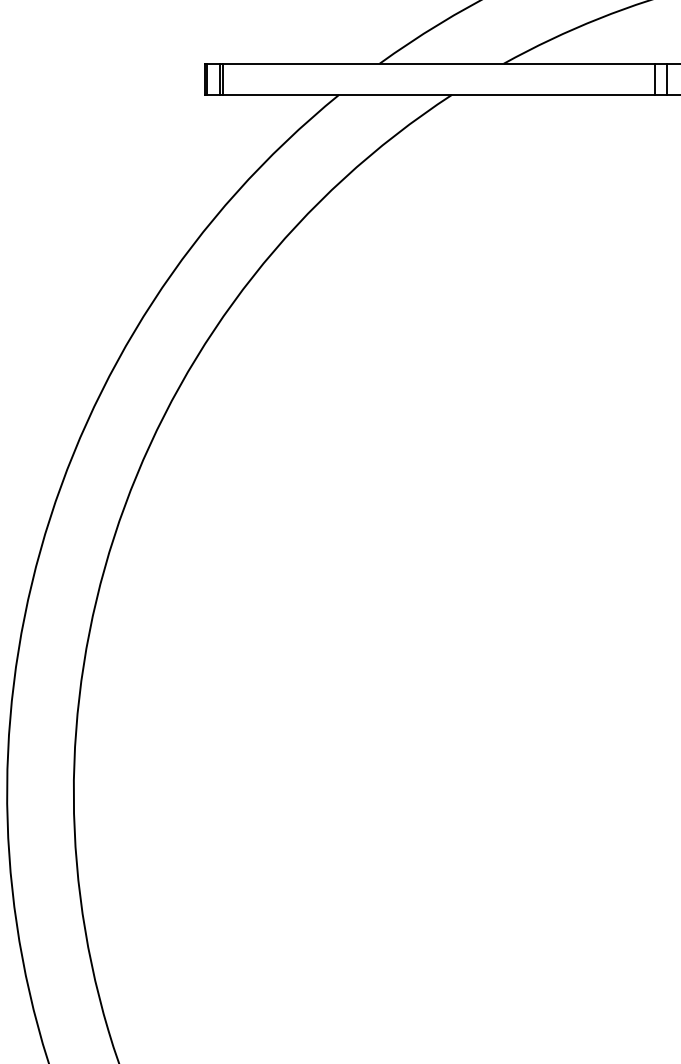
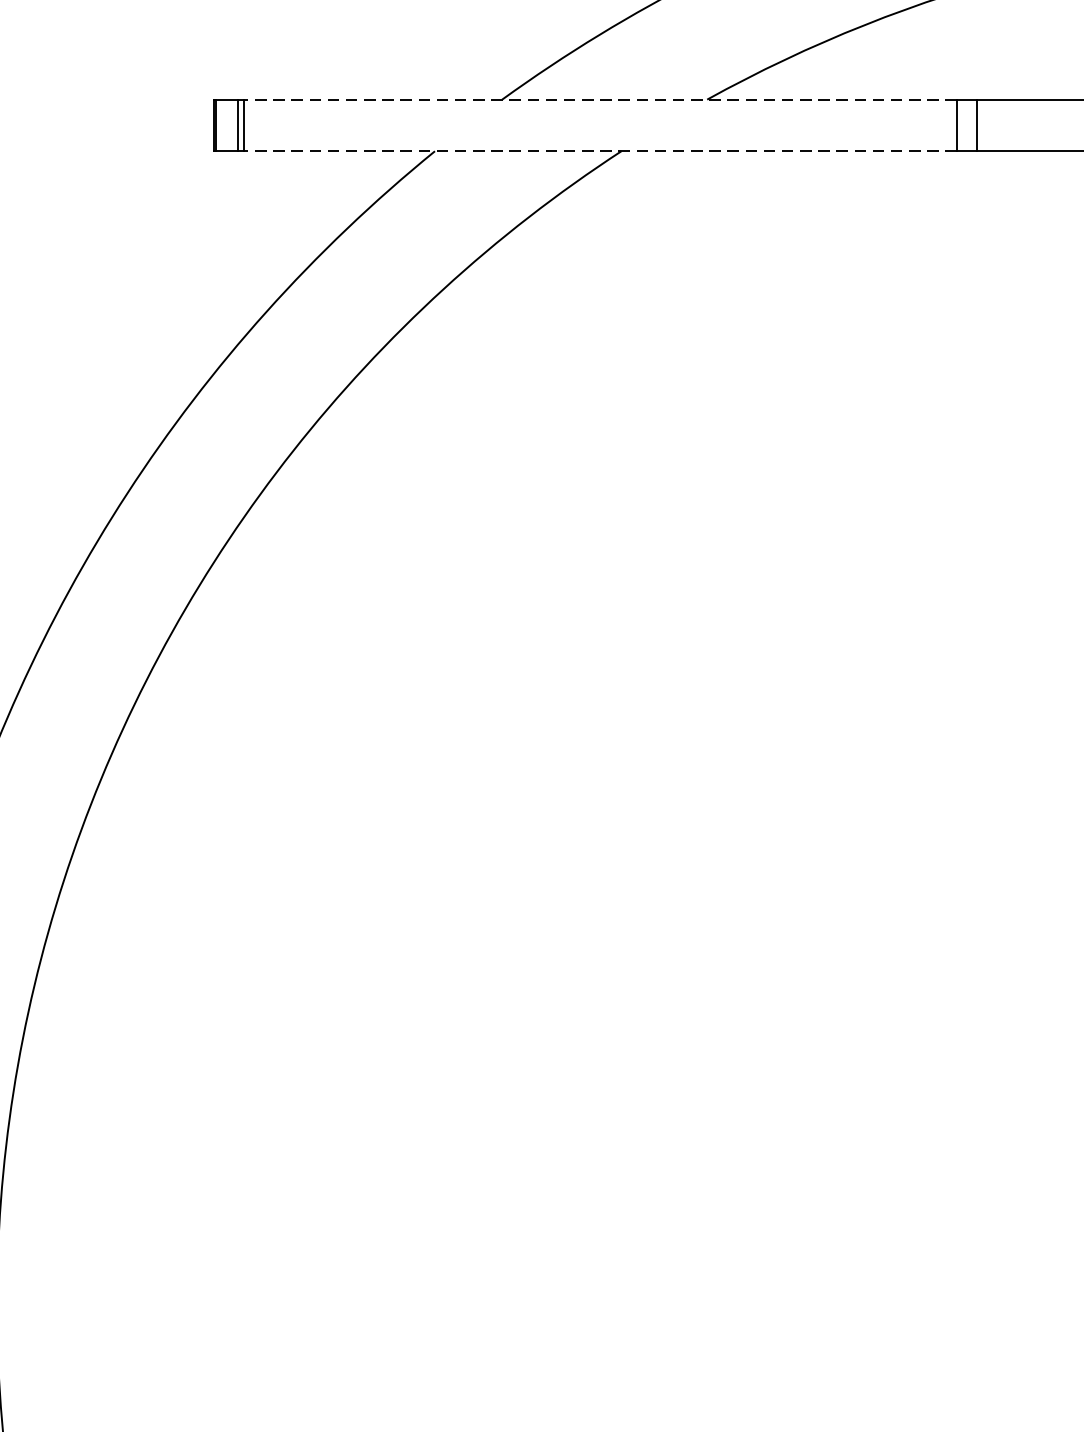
line: (439, 63) -> (600, 99), solid -> dashed
line: (439, 94) -> (600, 150), solid -> dashed

